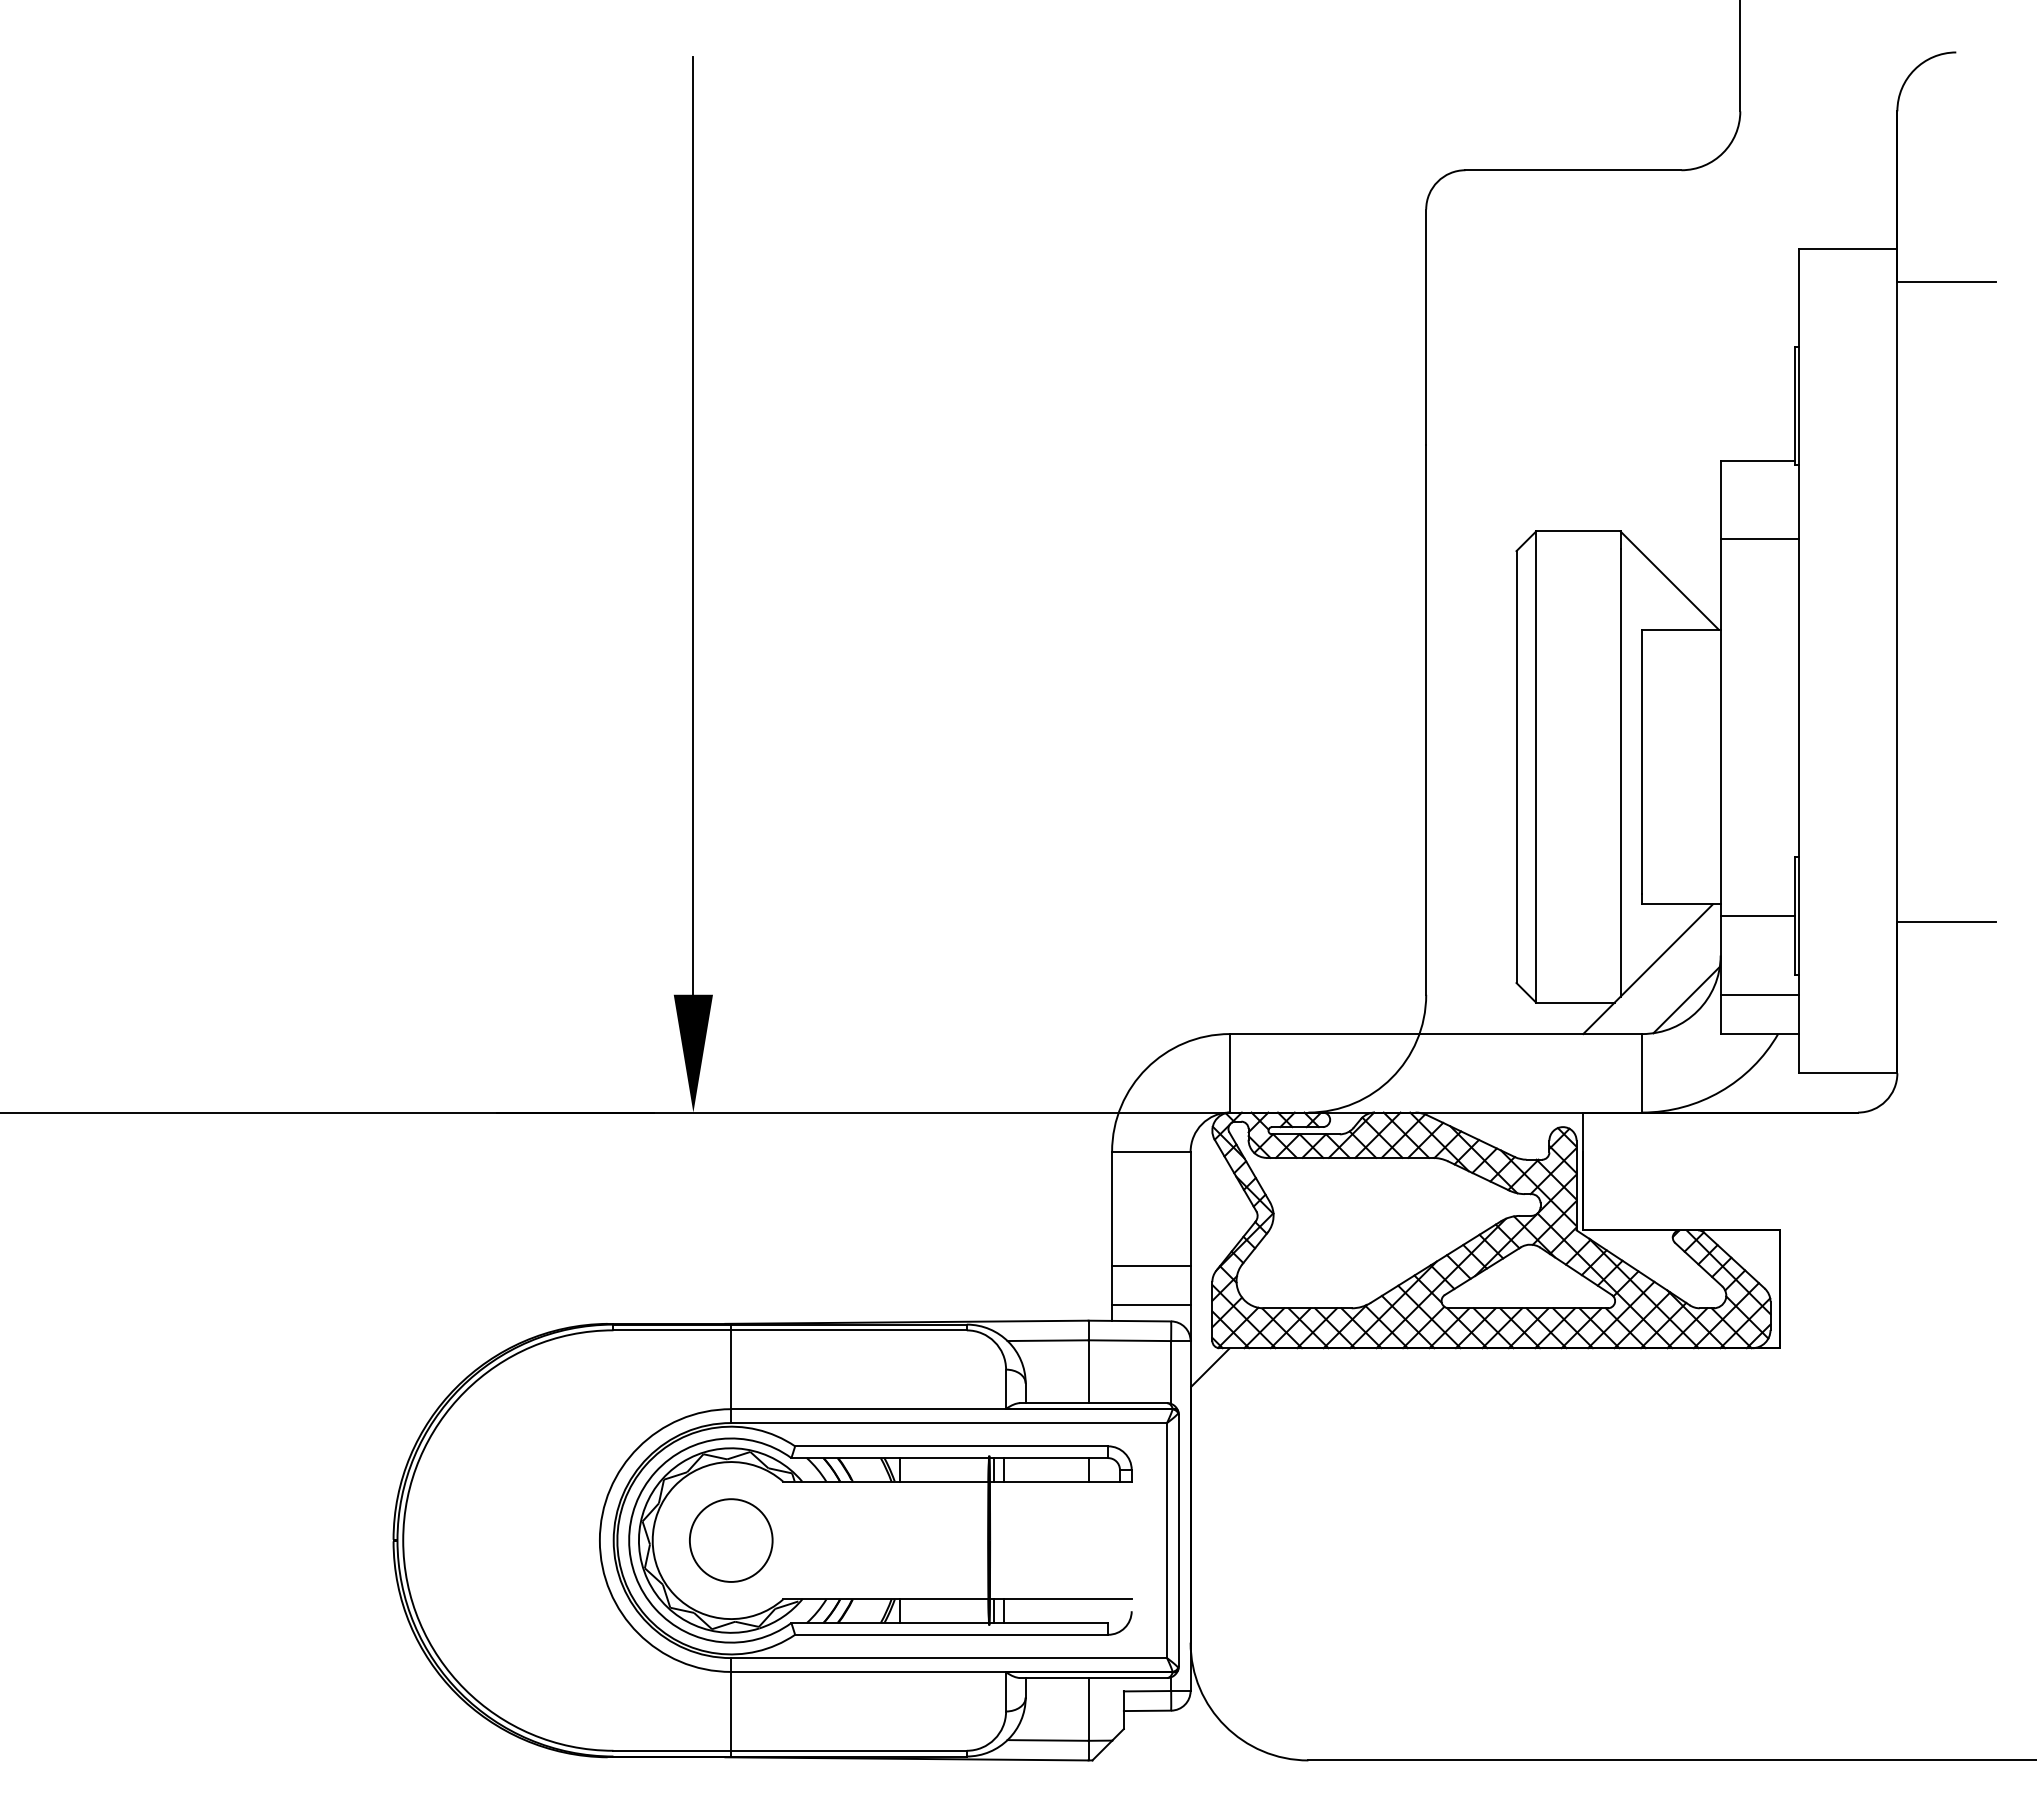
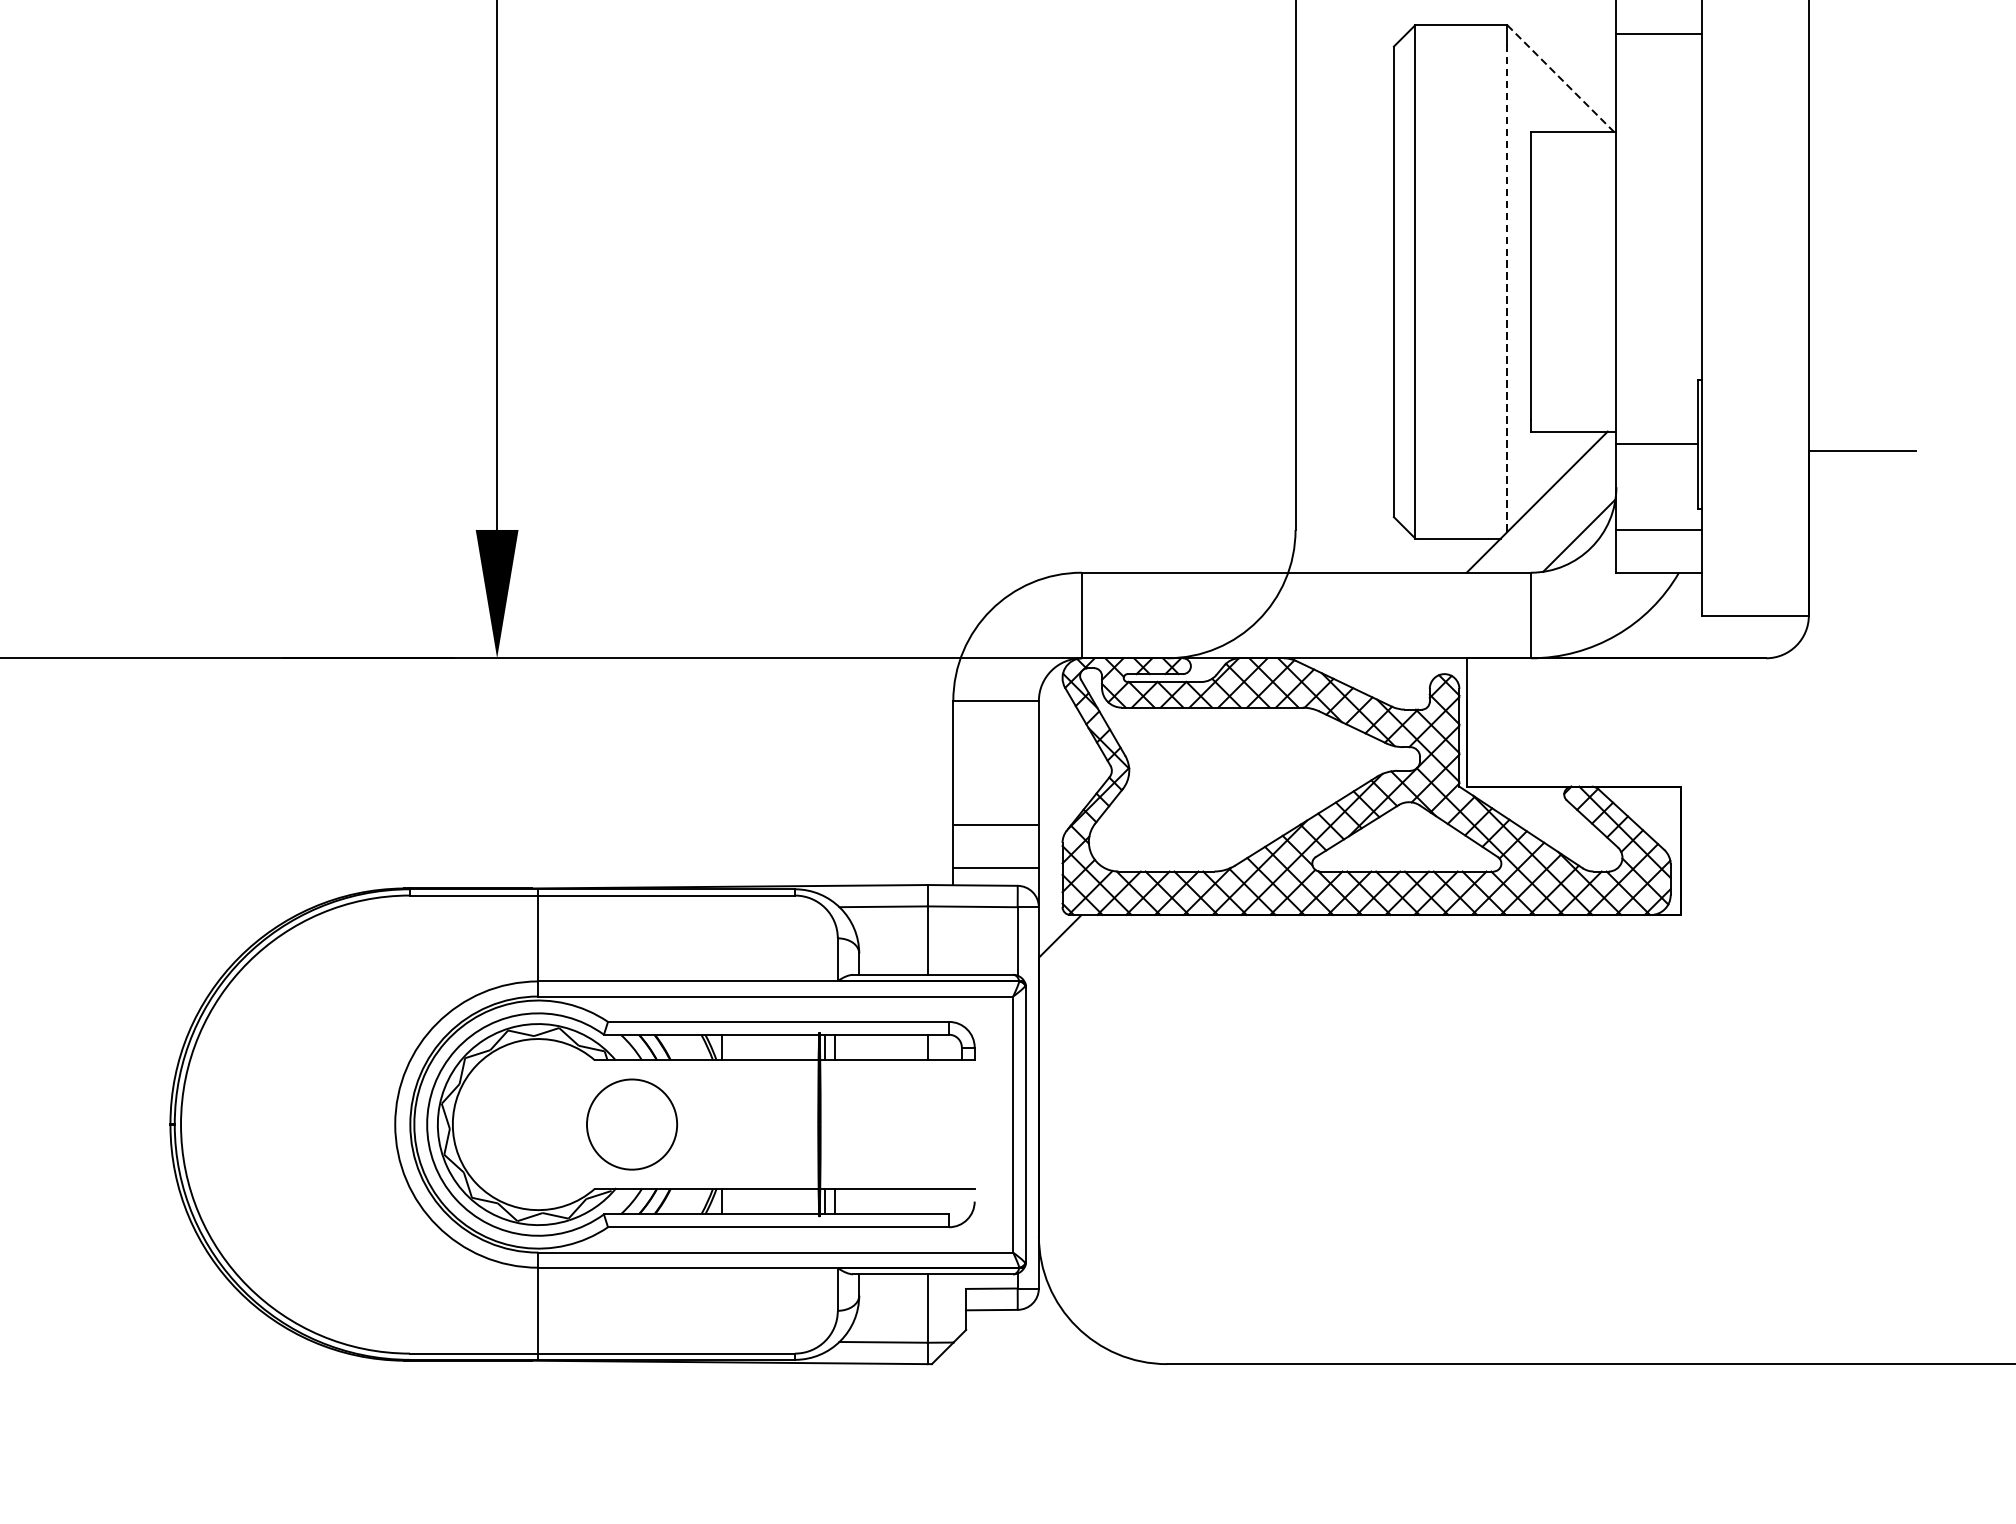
line: (1670, 580) -> (1561, 78), solid -> dashed
line: (1620, 773) -> (1507, 288), solid -> dashed
circle: (731, 1540) -> (632, 1124), moved

